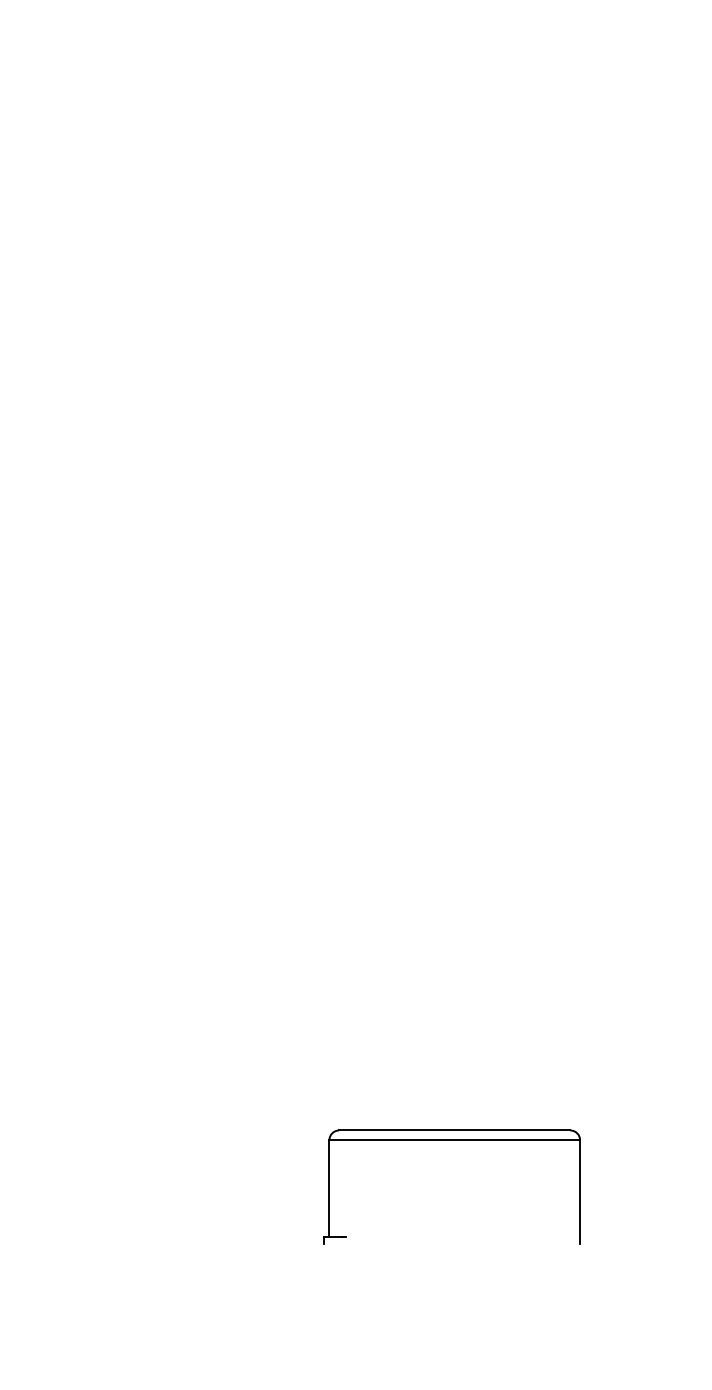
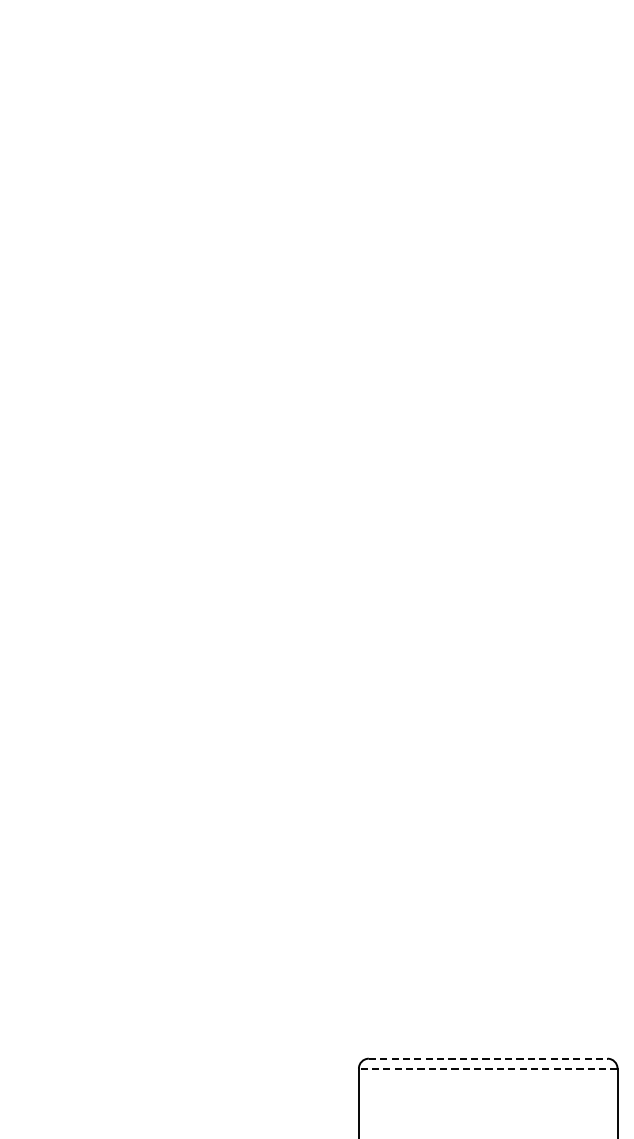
line: (454, 1130) -> (487, 1058), solid -> dashed
line: (454, 1140) -> (487, 1069), solid -> dashed

